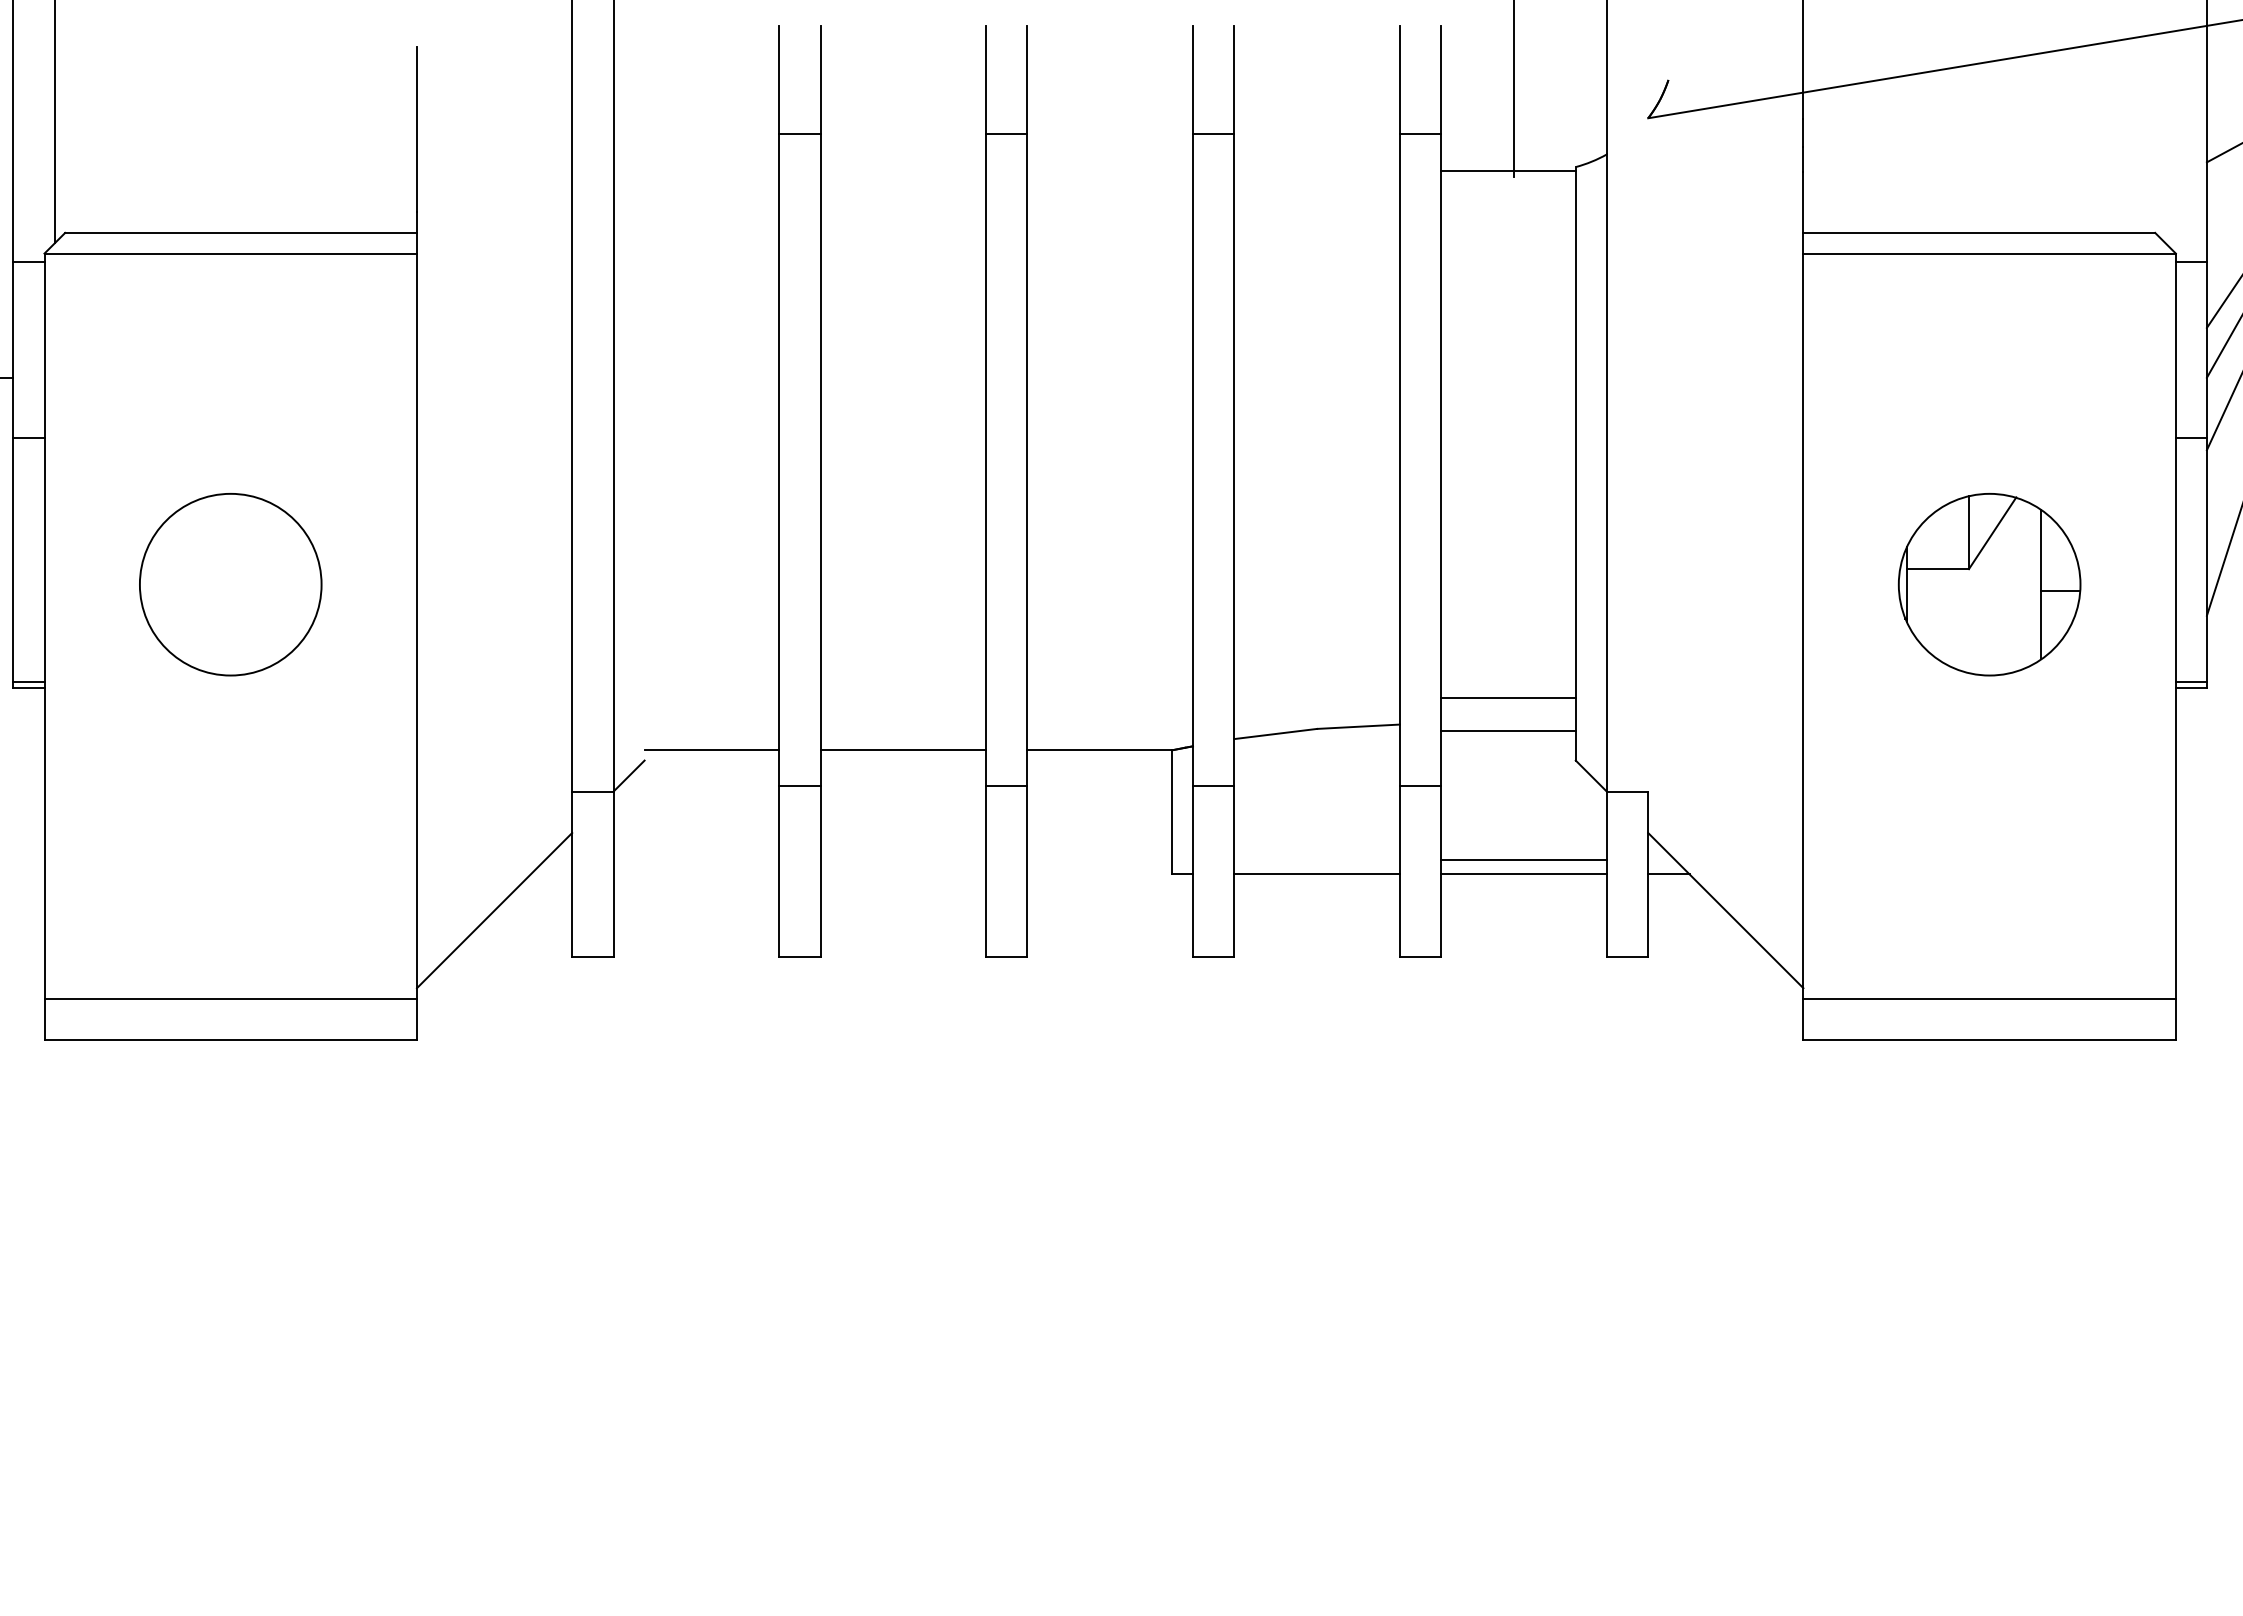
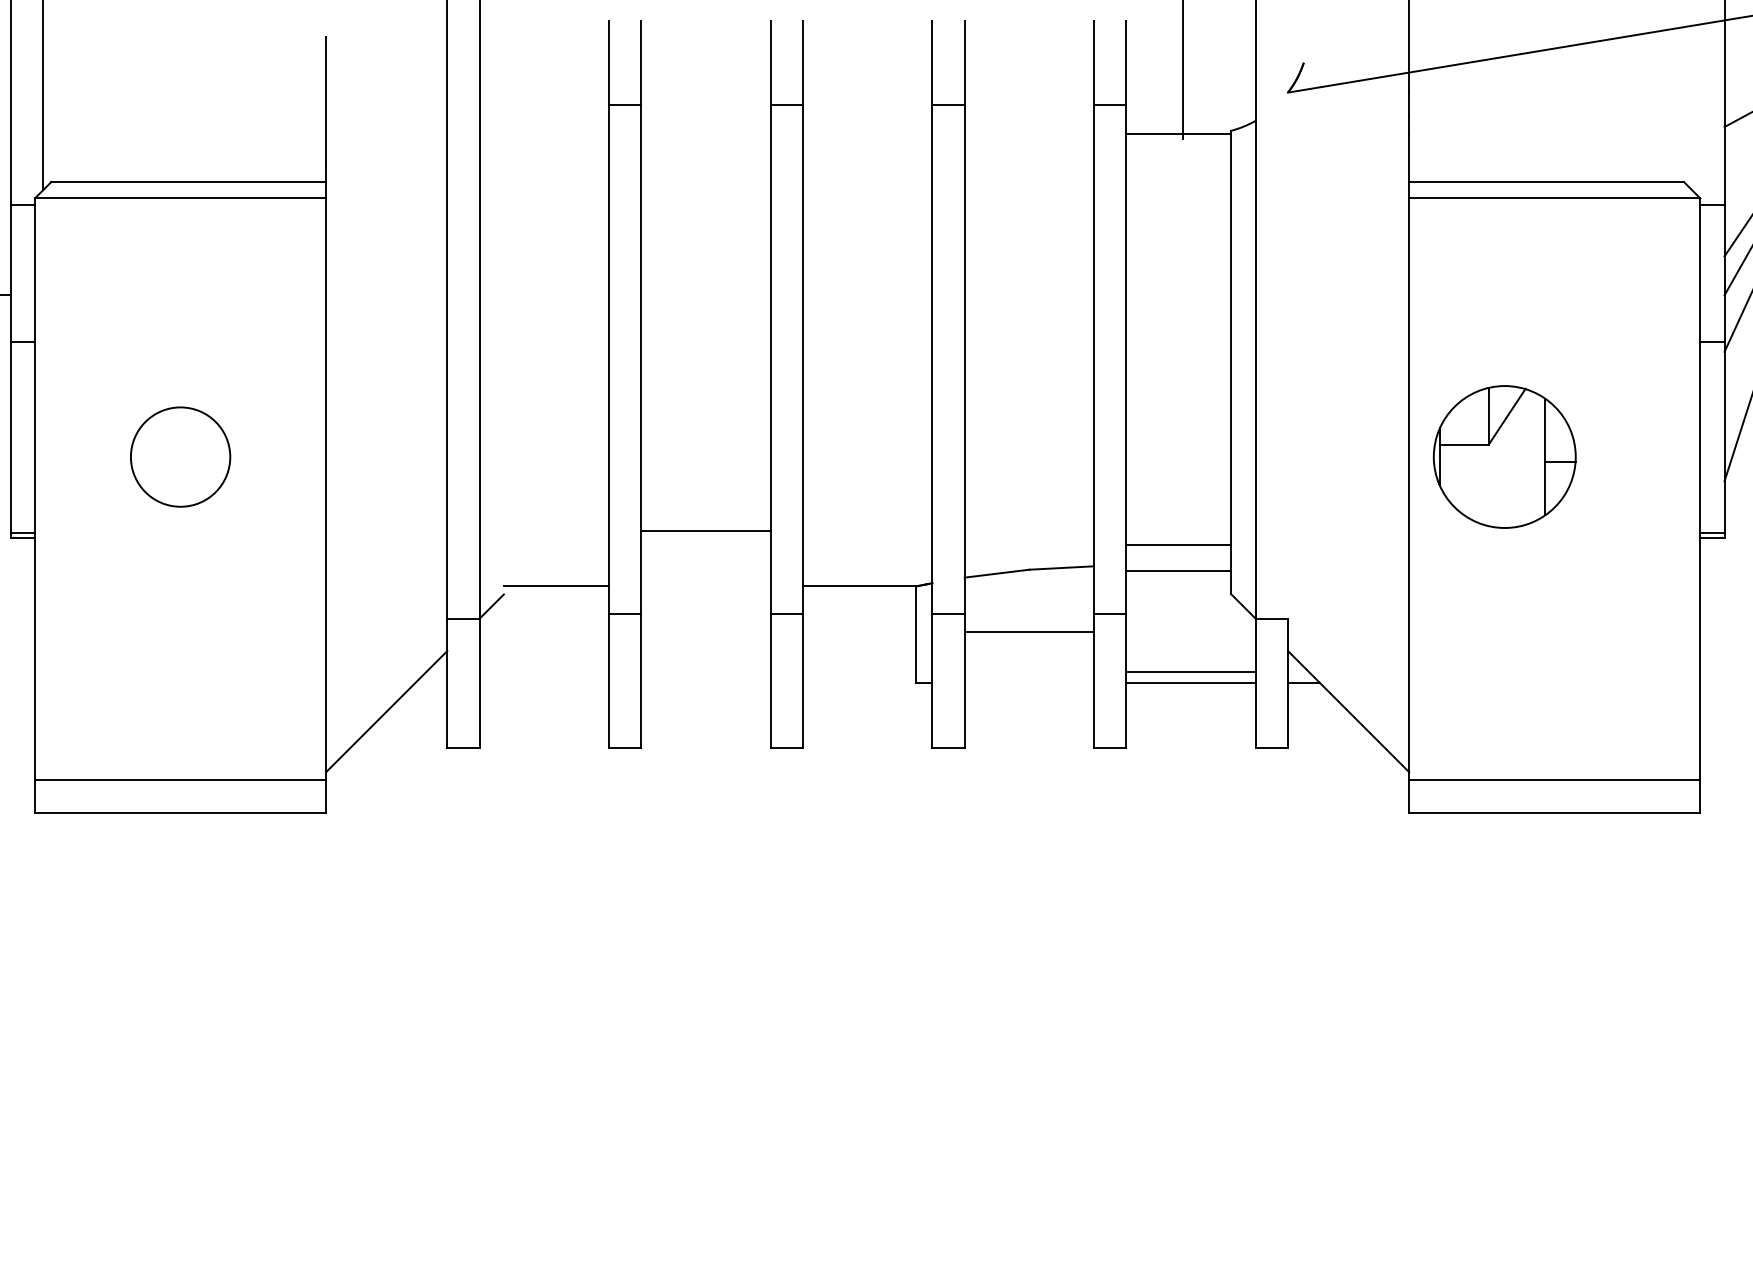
circle: (230, 584) -> (180, 456), size x0.7
part: (1989, 584) -> (1504, 456), moved
line: (903, 750) -> (706, 531), moved
line: (1316, 874) -> (1028, 631), moved

